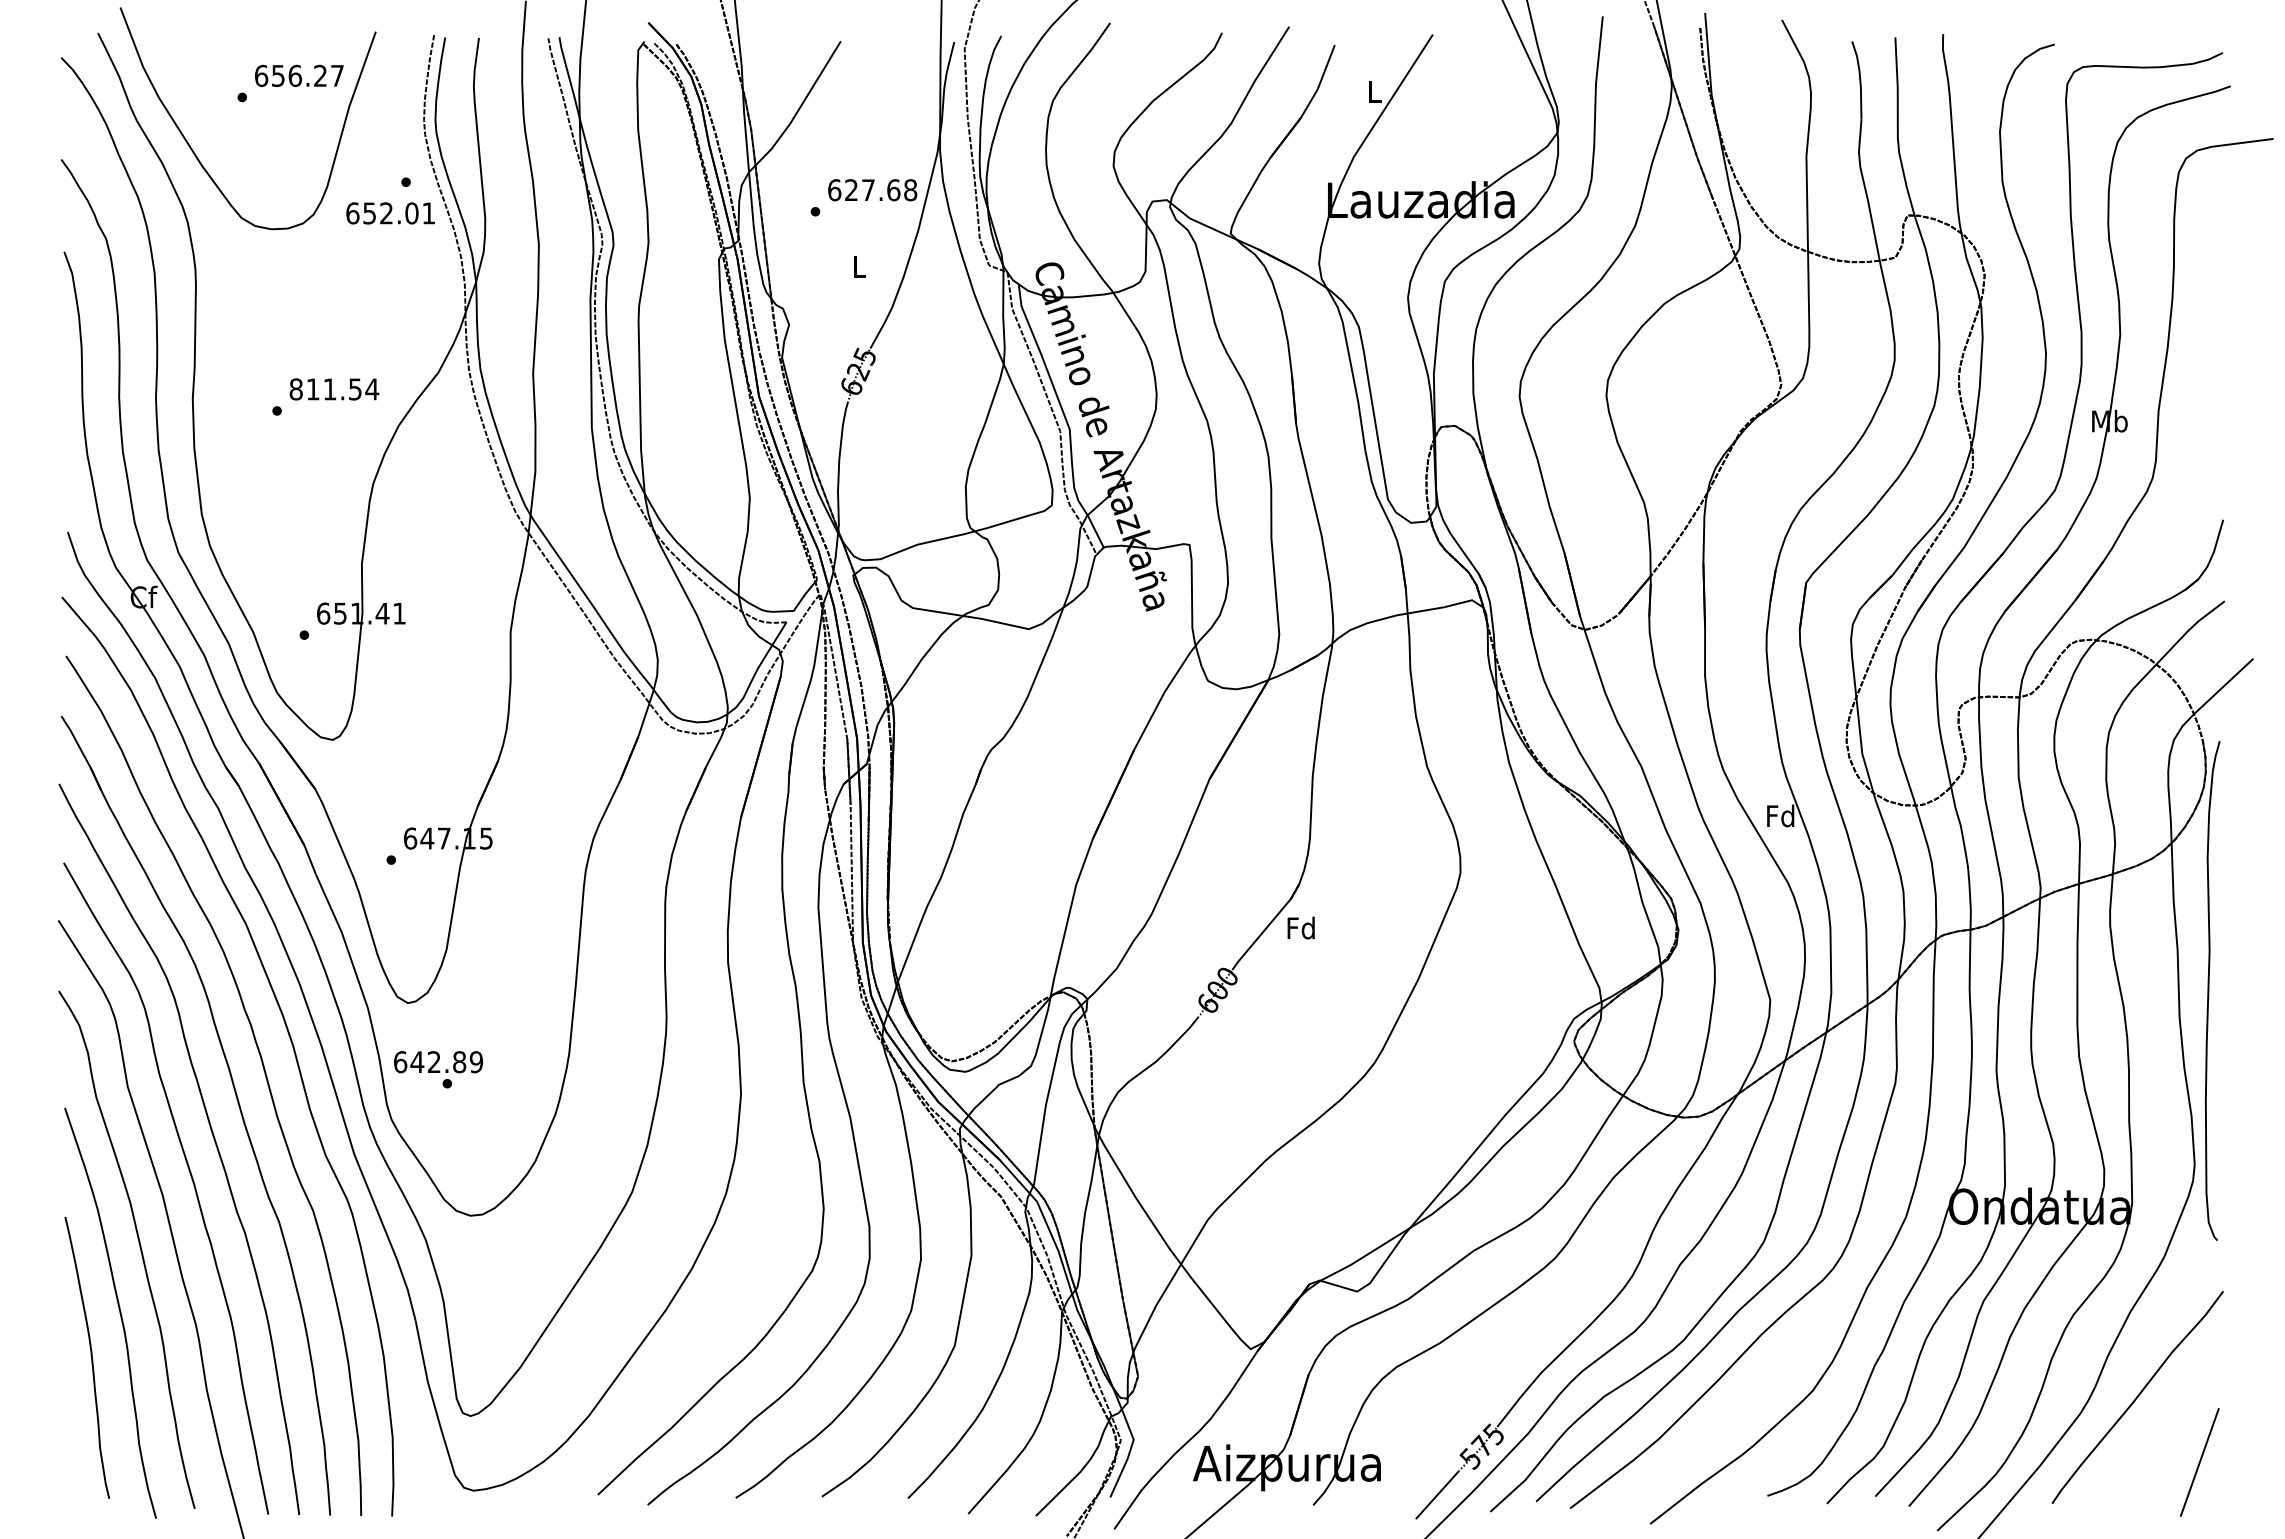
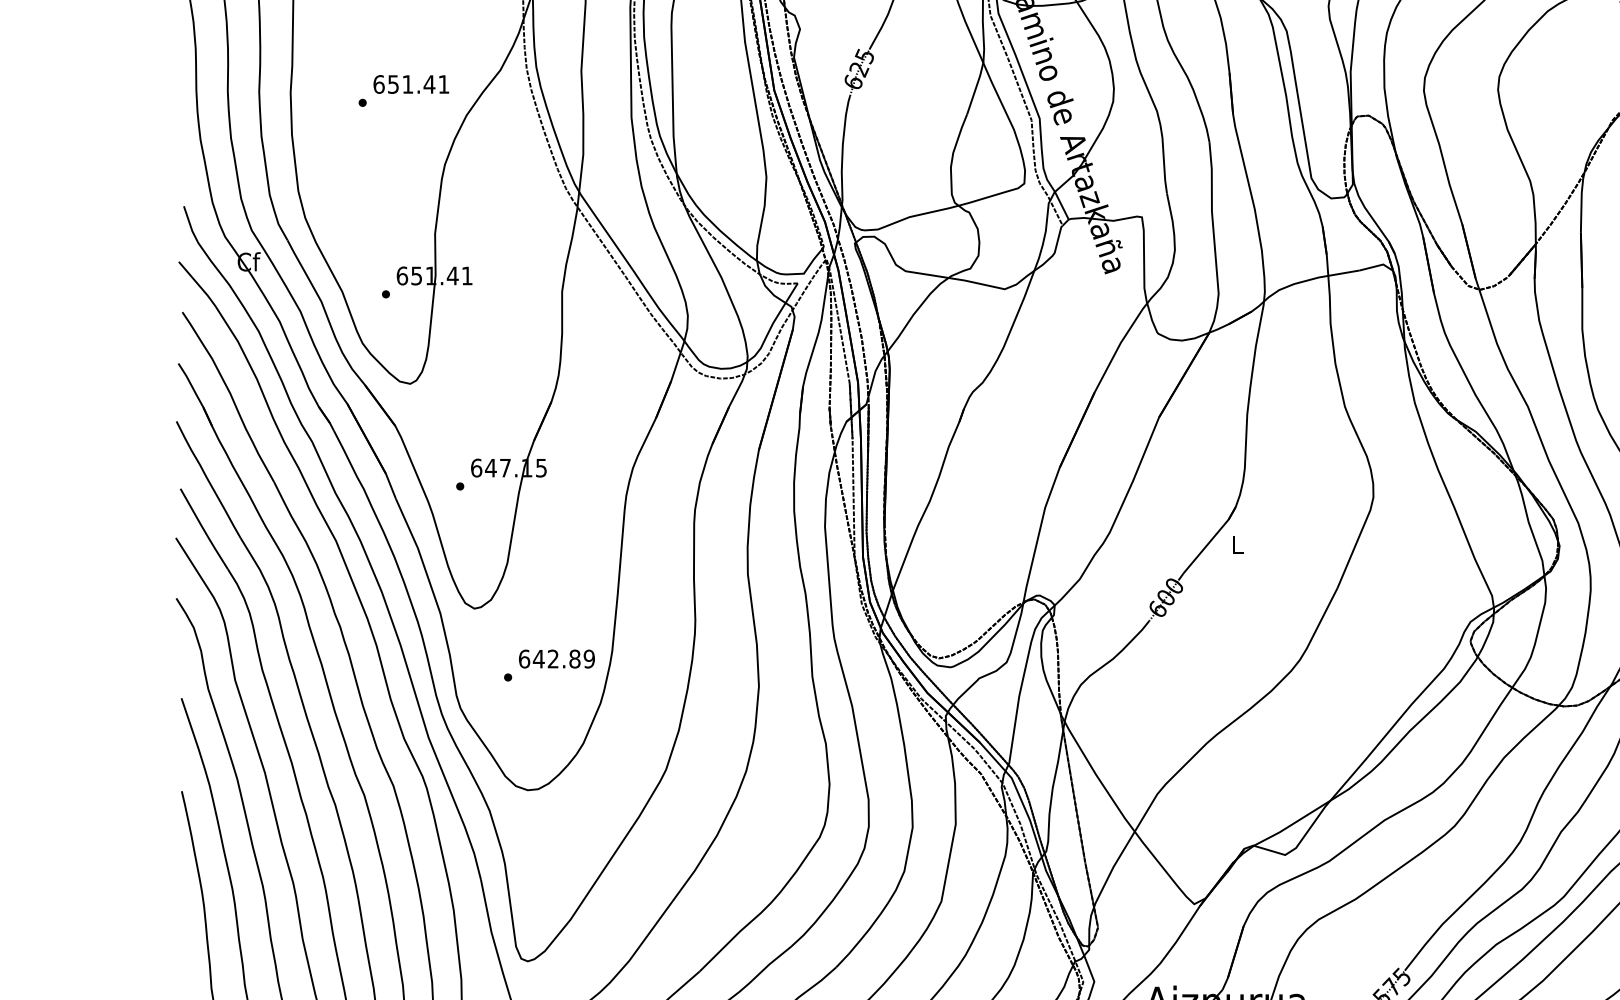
text: (334, 389) -> (411, 84), 811.54 -> 651.41
text: (1300, 927) -> (1236, 544), Fd -> L
text: (438, 1062) -> (556, 659), moved

